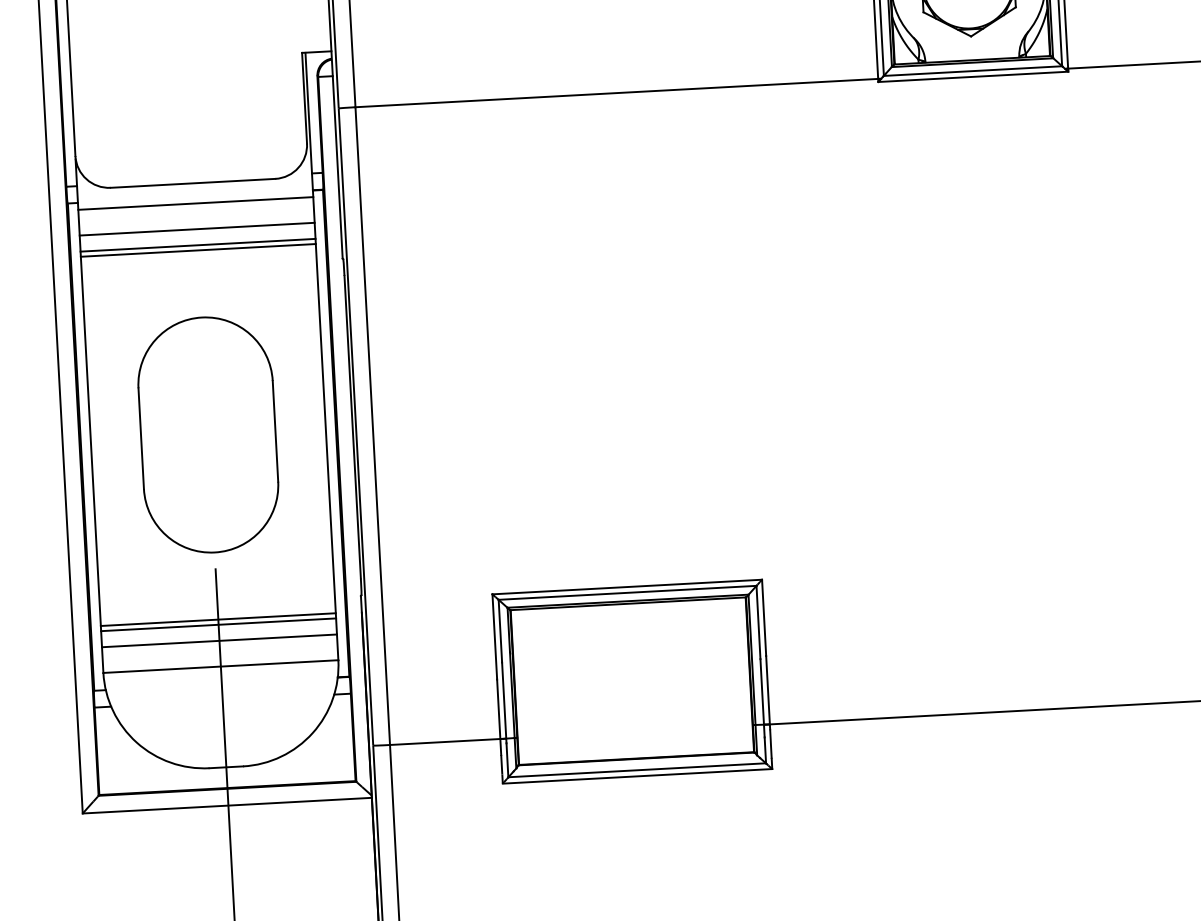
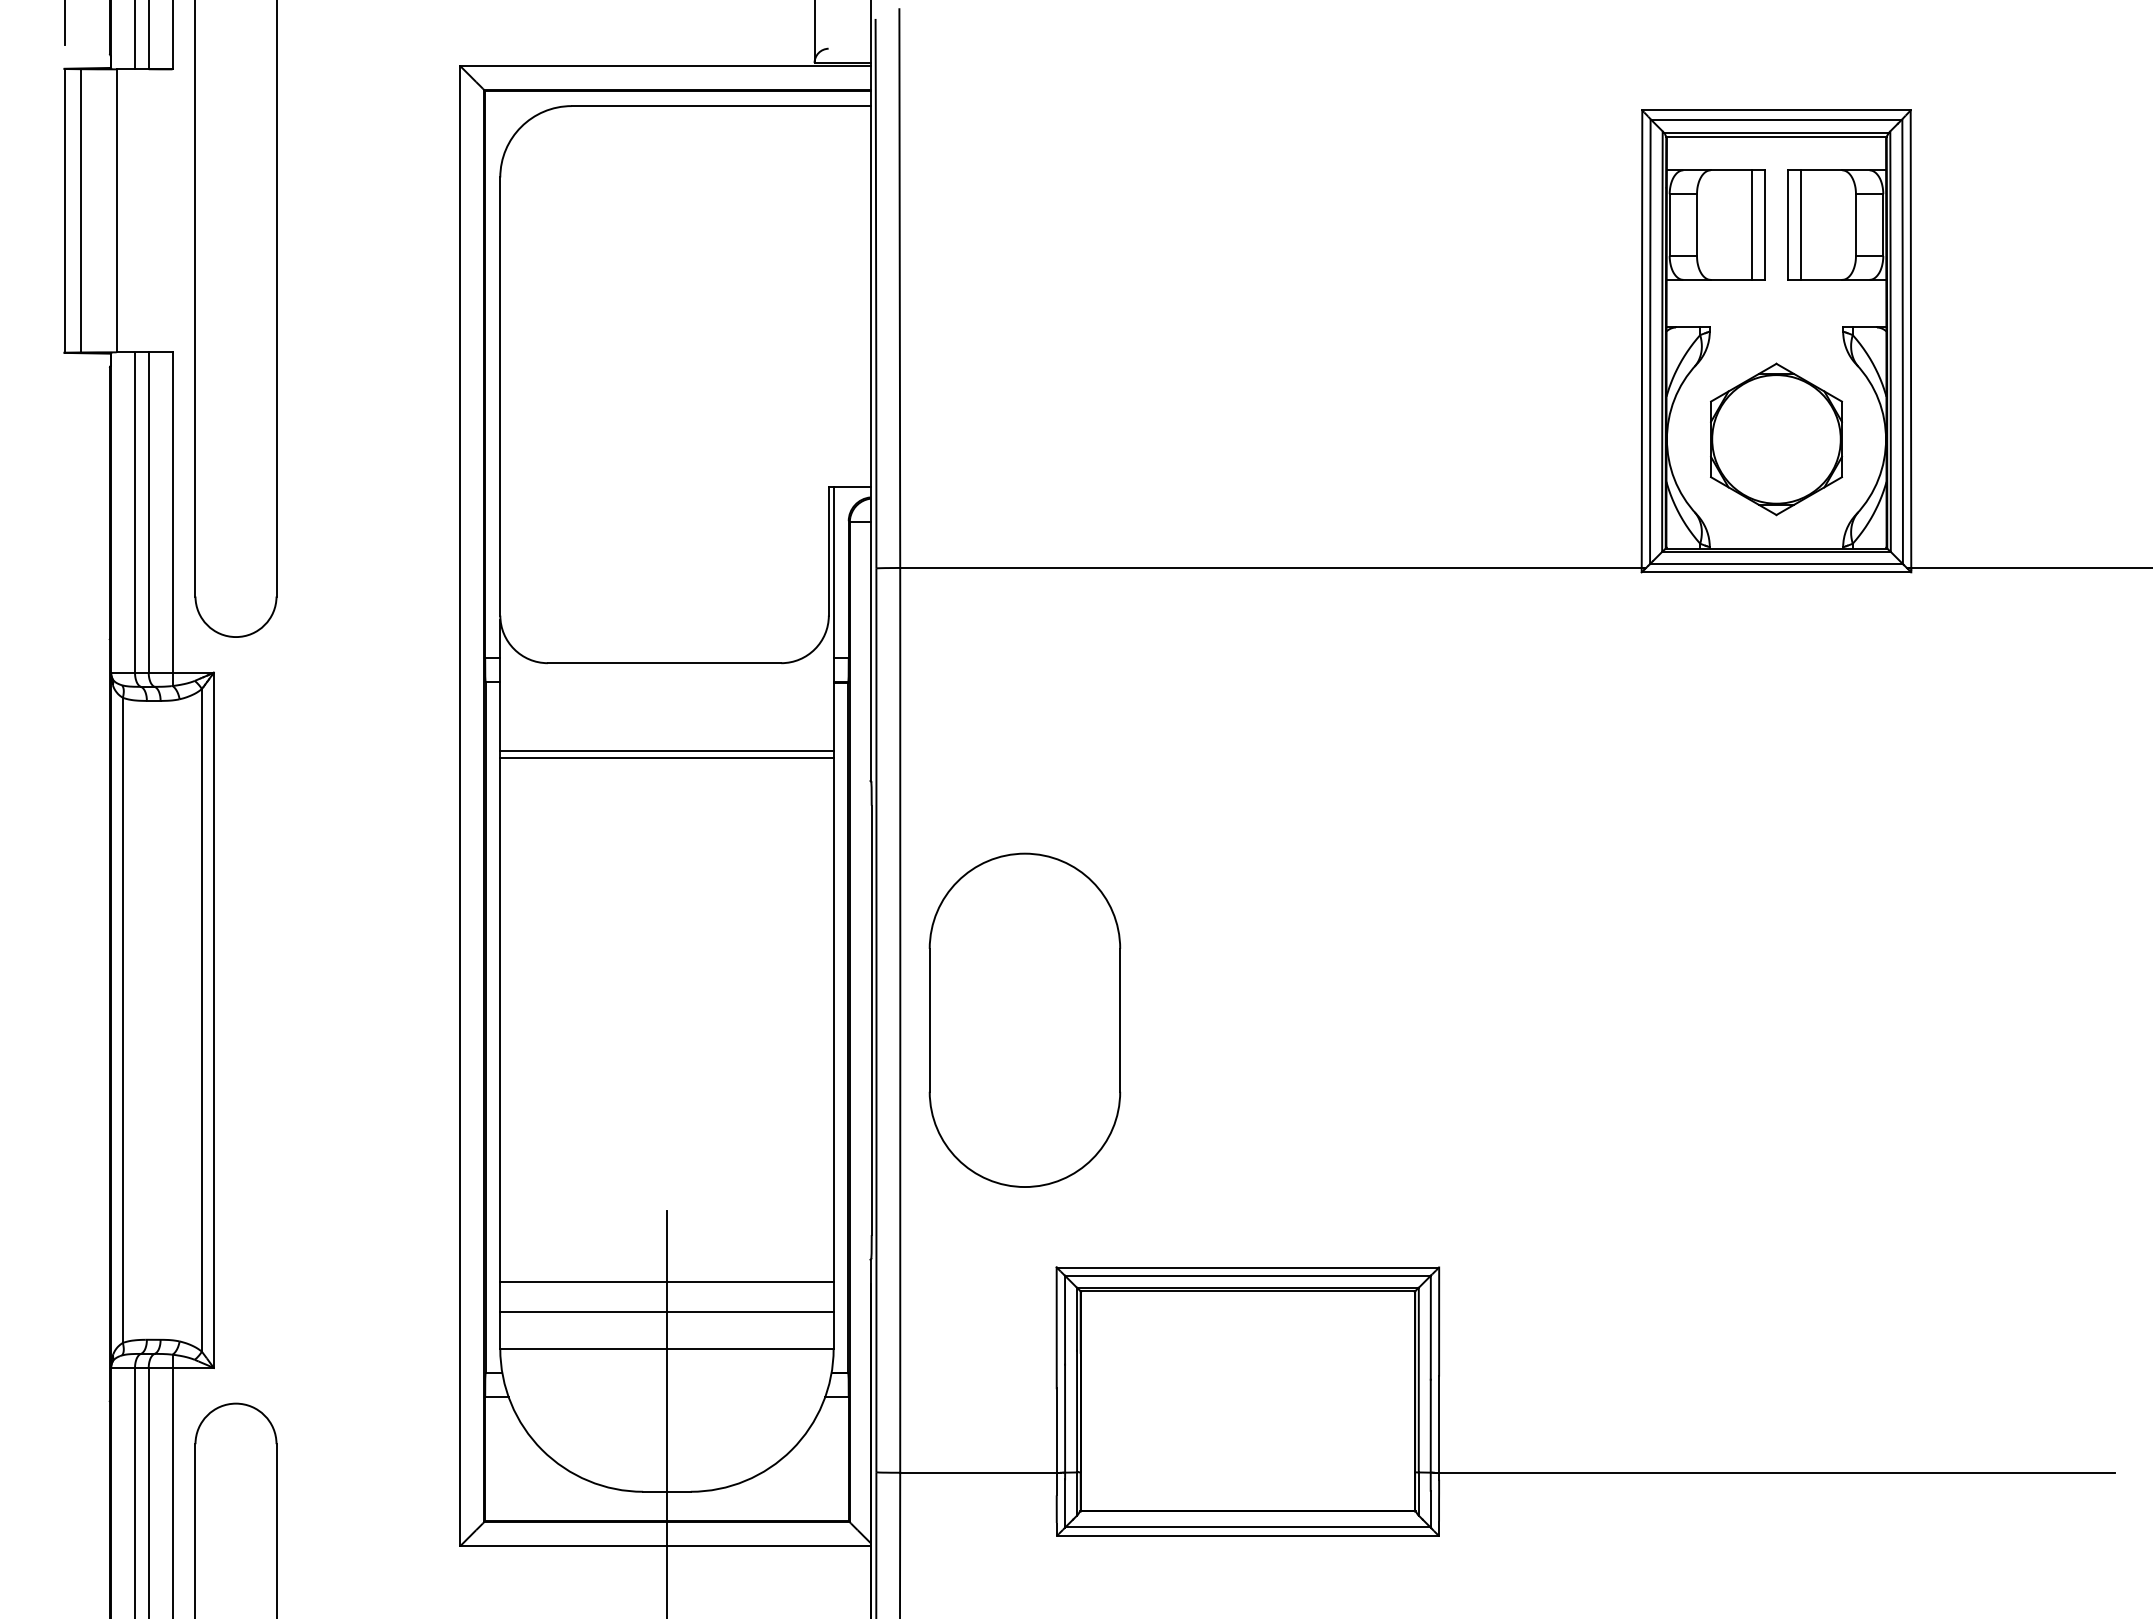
line: (195, 203) -> (666, 691), removed
line: (196, 229) -> (666, 728), removed
part: (207, 434) -> (1024, 1019), moved
line: (218, 624) -> (666, 1289), removed

